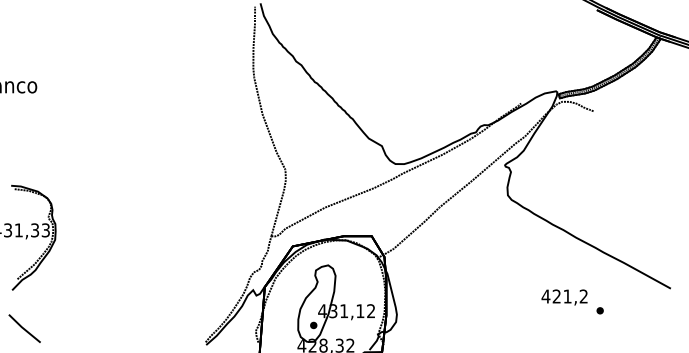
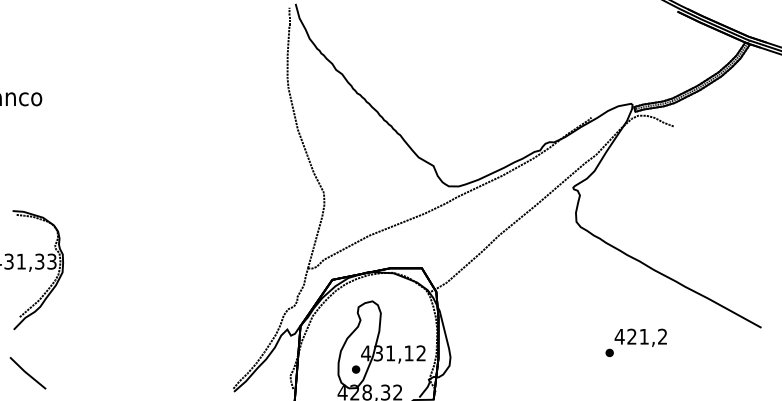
part: (599, 310) -> (608, 352), moved

